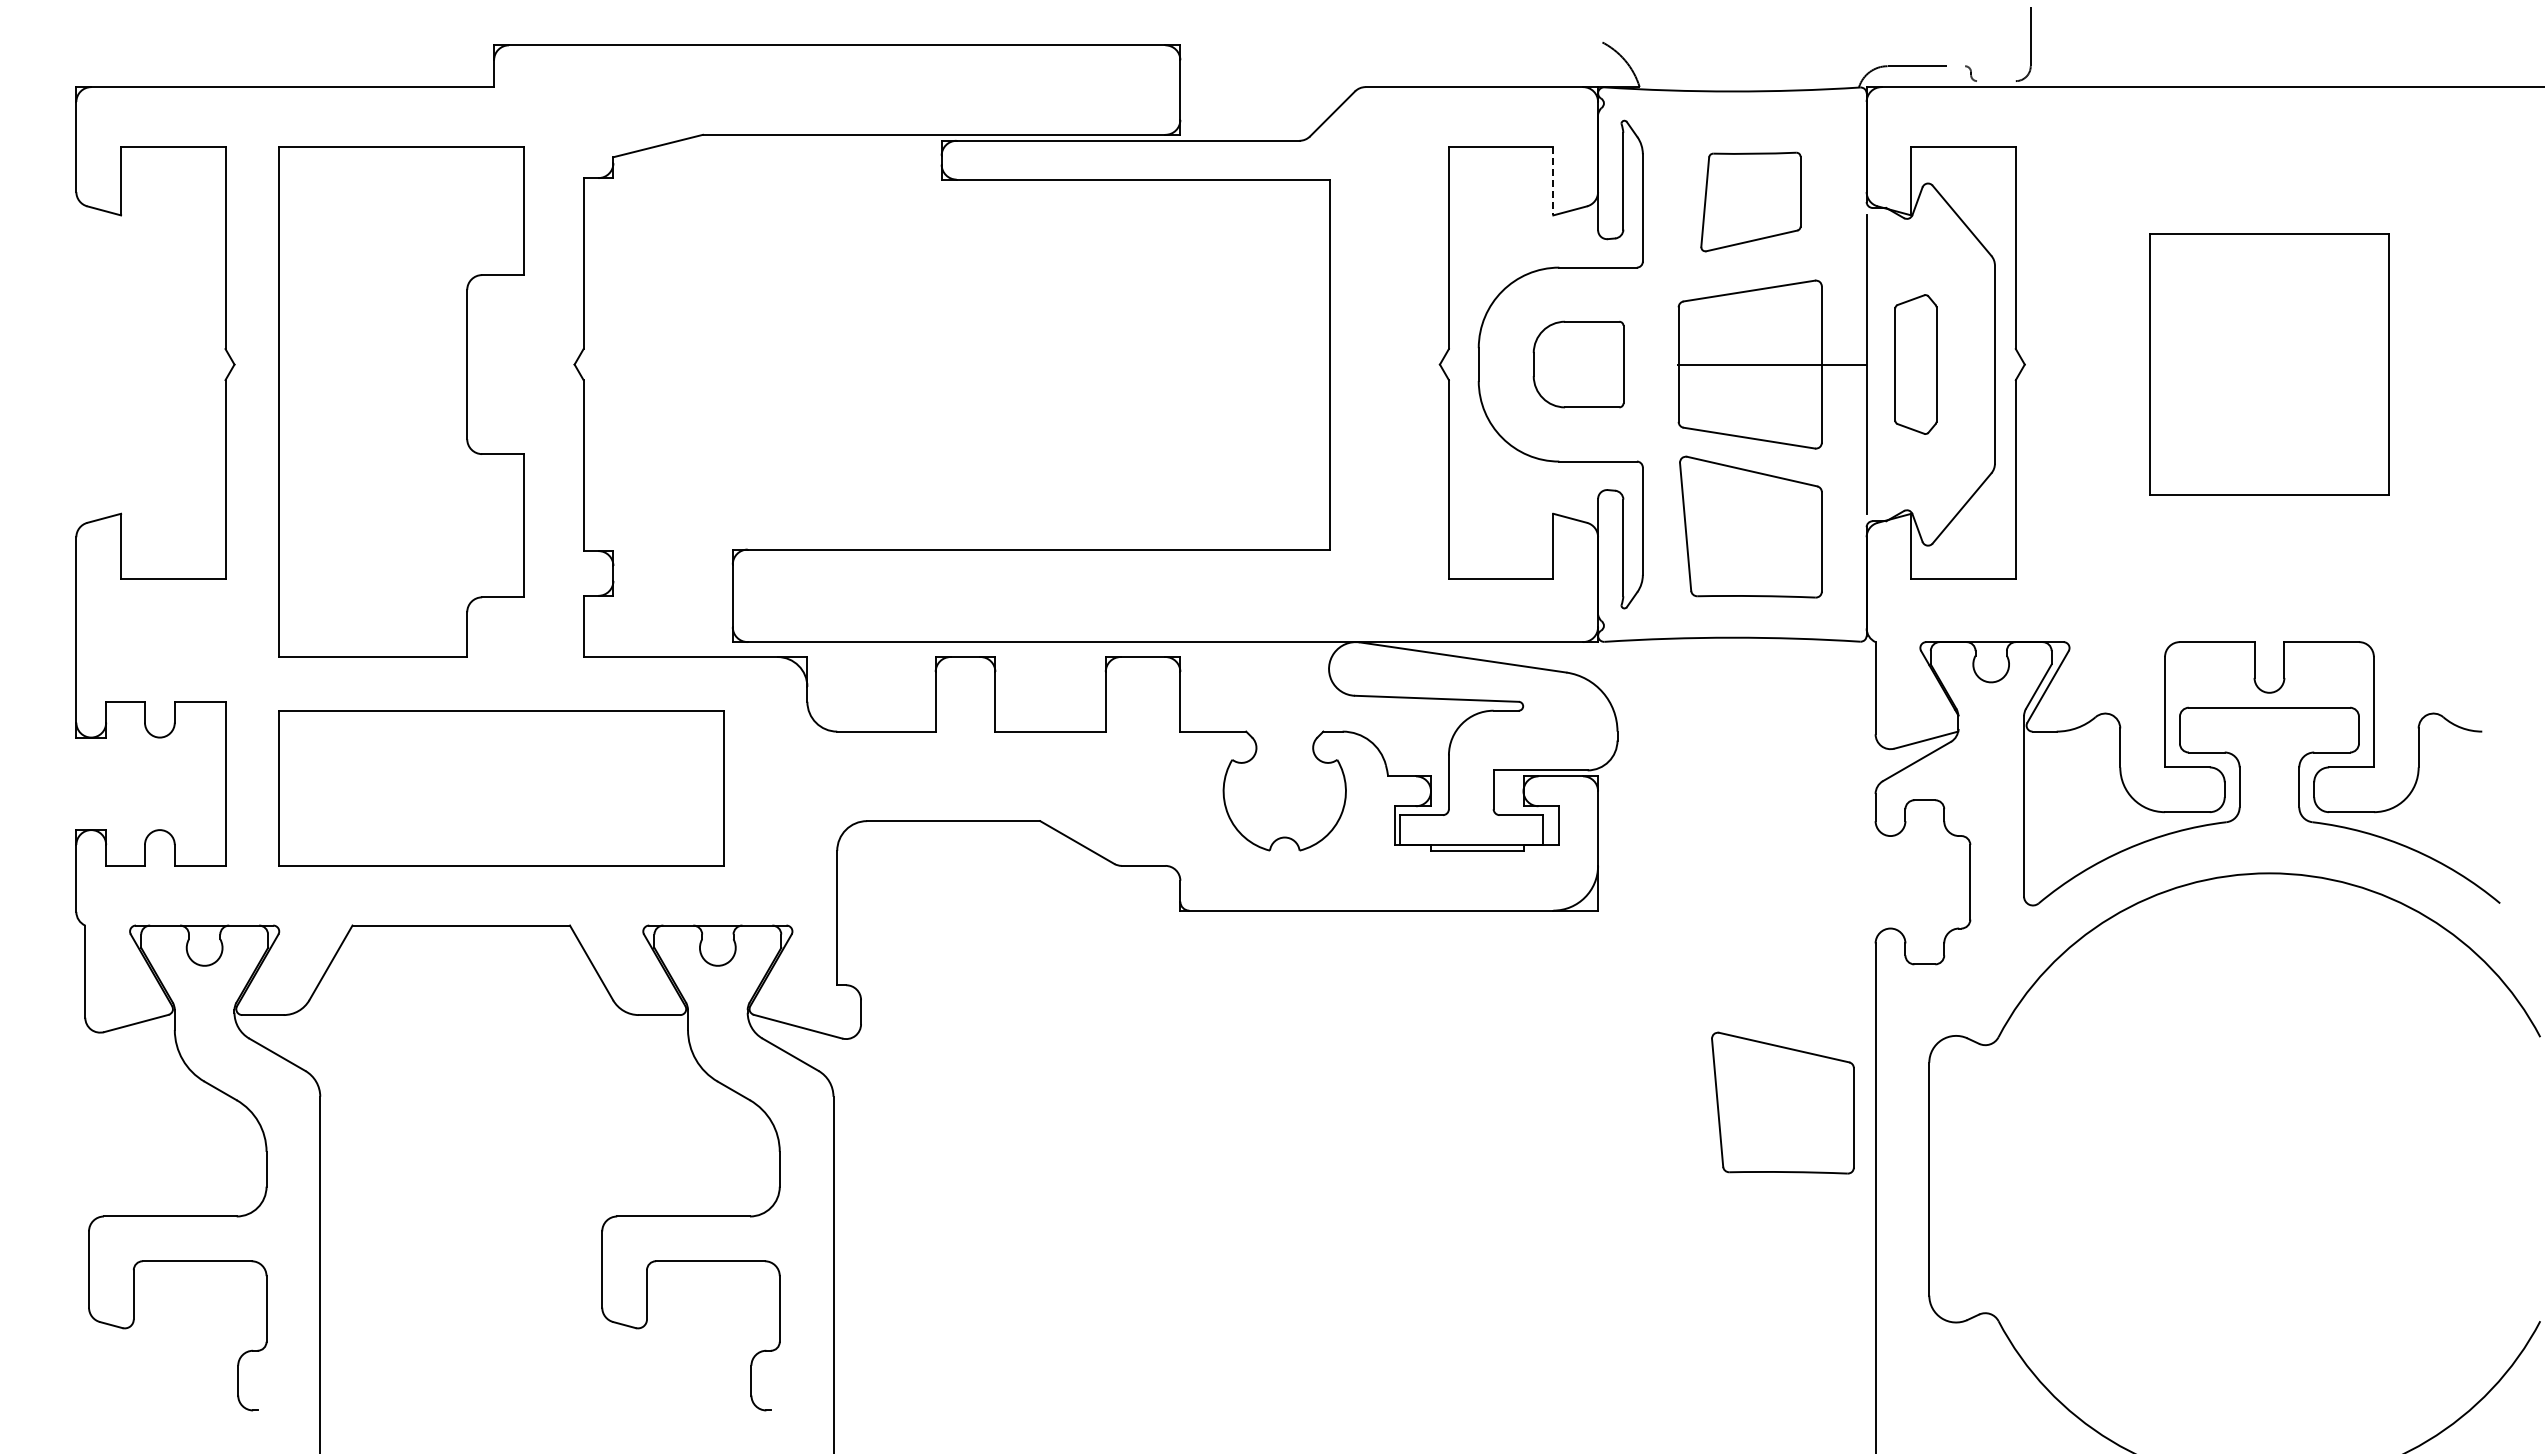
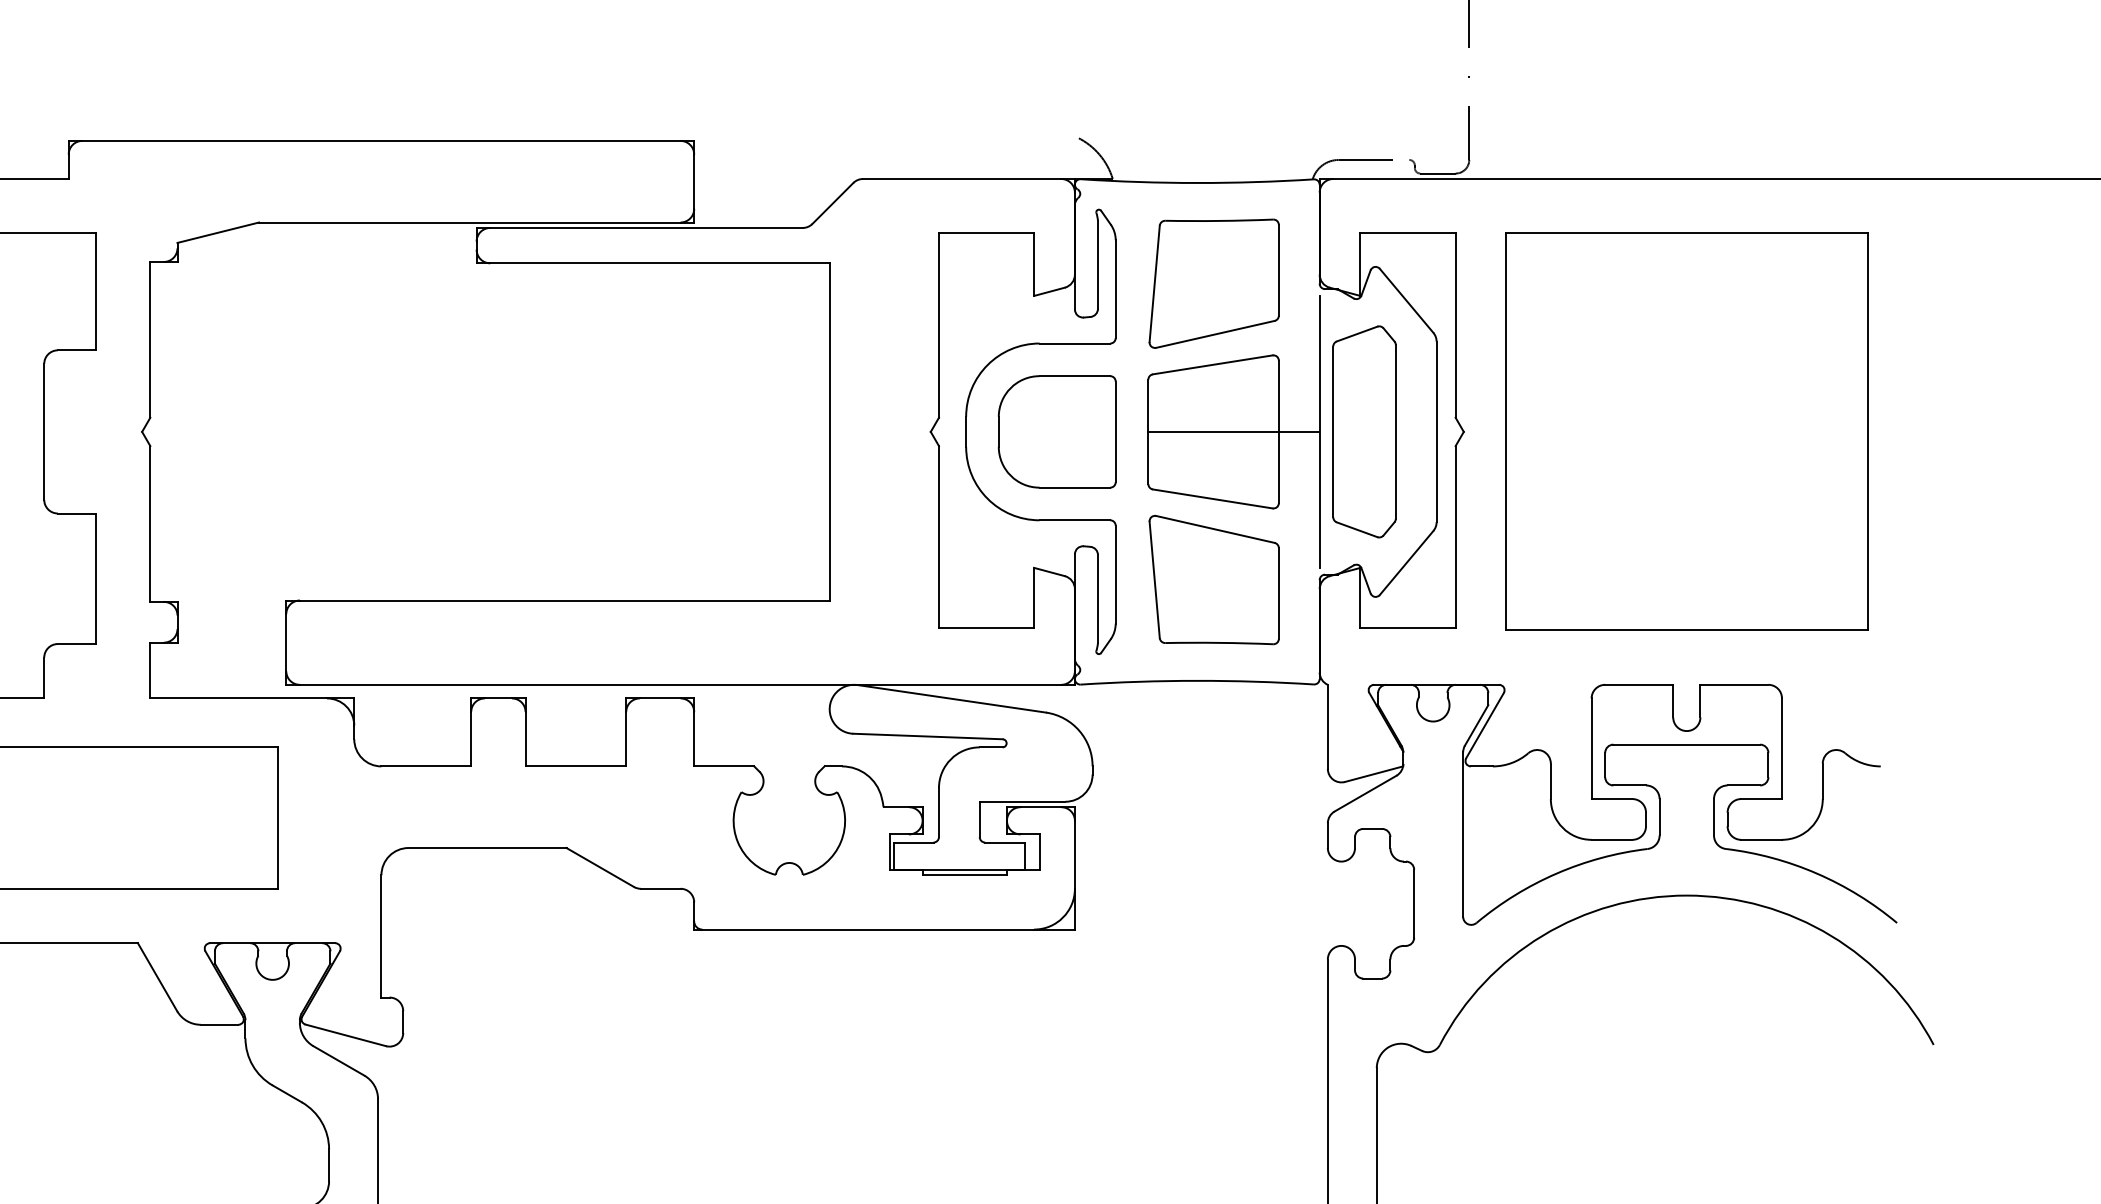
line: (1996, 81) -> (1438, 173), added
line: (1553, 181) -> (1034, 265), dashed -> solid
part: (1750, 201) -> (1213, 283), size x1.43
part: (1578, 364) -> (1057, 431), size x1.43
part: (1915, 364) -> (1364, 431), size x1.67
part: (2269, 364) -> (1686, 431), size x1.67
part: (1782, 1102) -> (1242, 1104), removed

